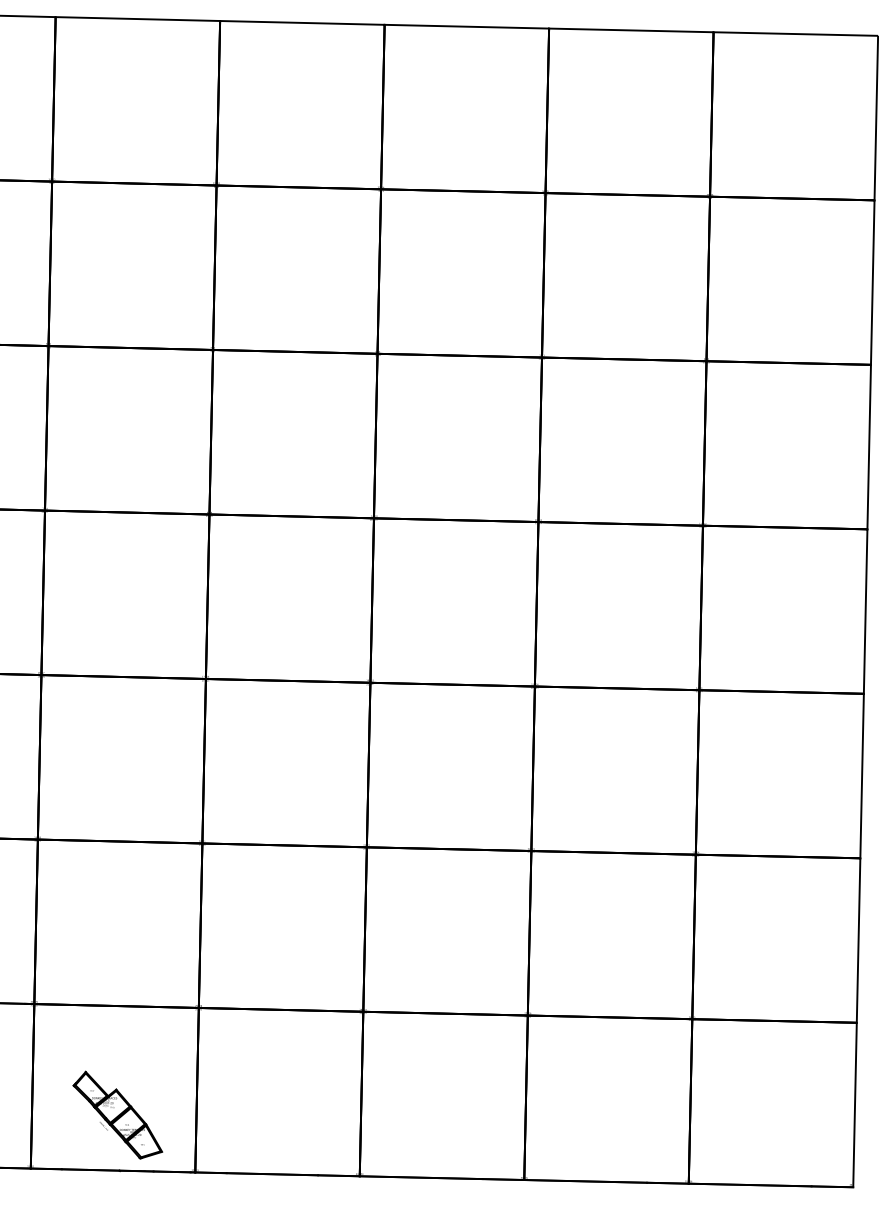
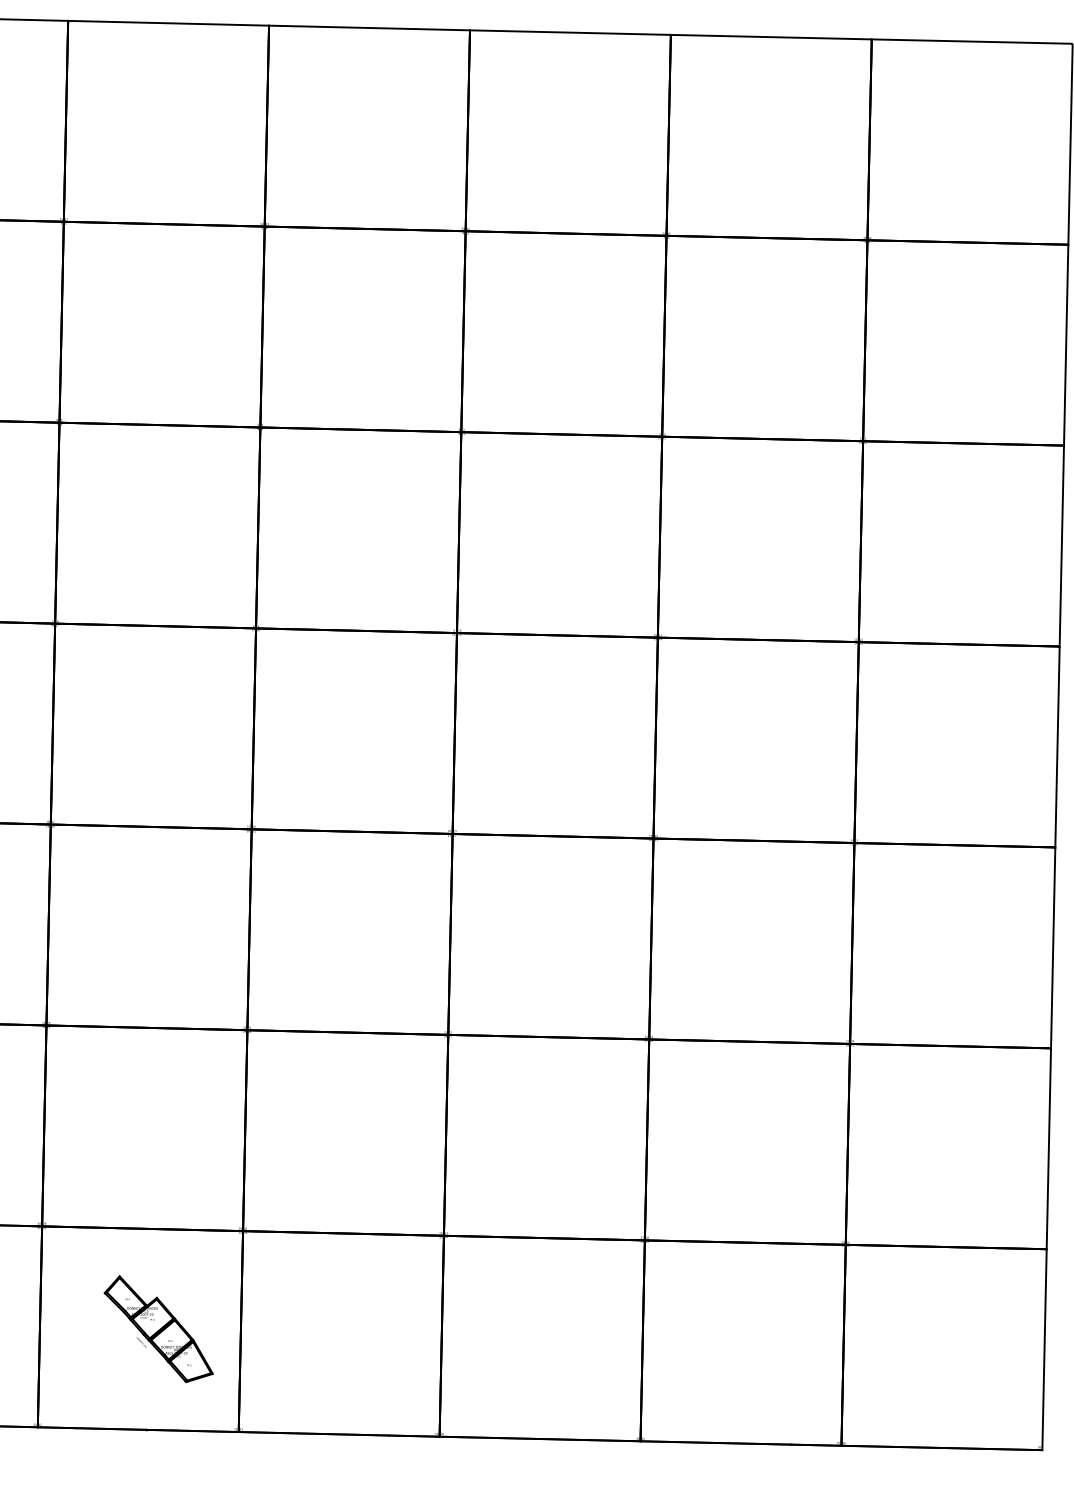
part: (117, 1114) -> (158, 1328), moved

